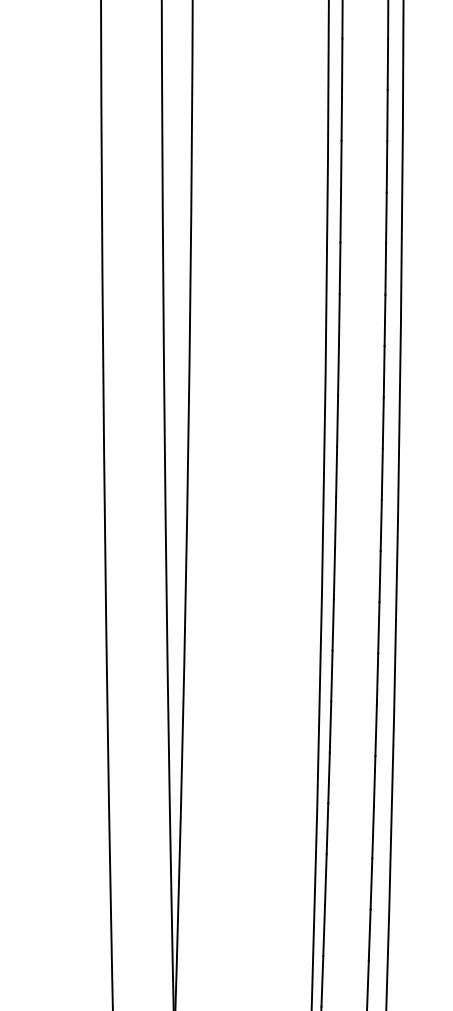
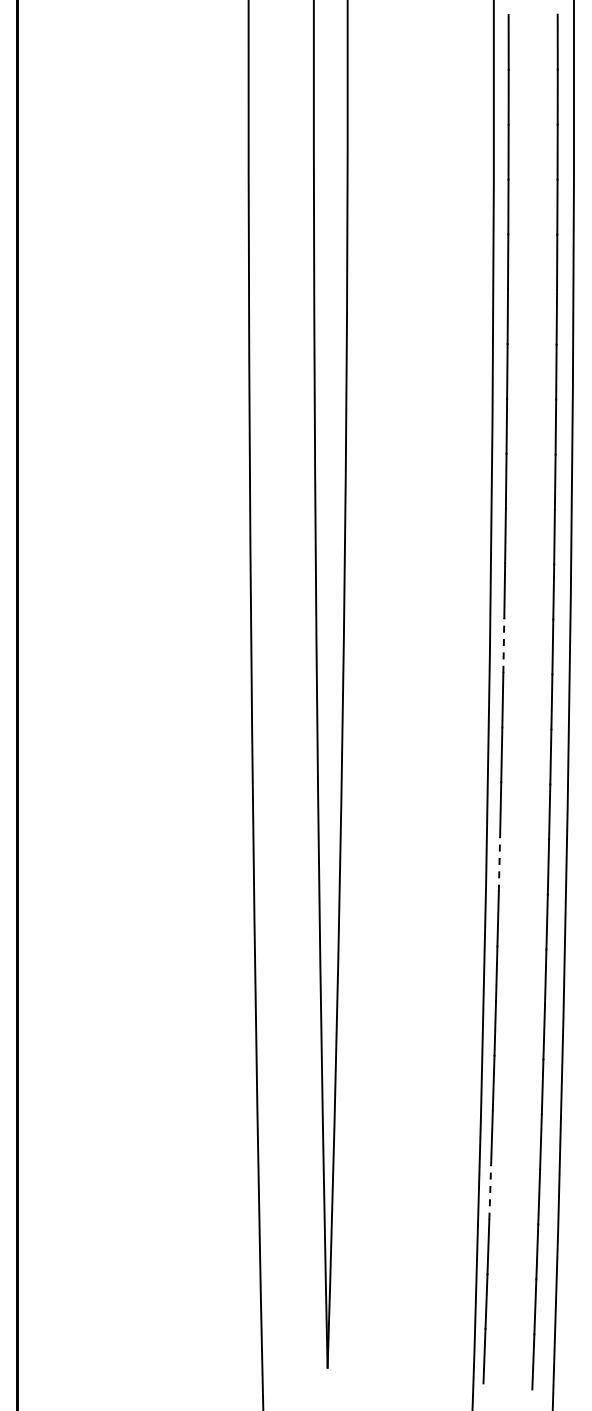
line: (338, 369) -> (503, 644), solid -> dashed
line: (334, 573) -> (499, 863), solid -> dashed
line: (326, 878) -> (490, 1191), solid -> dashed

